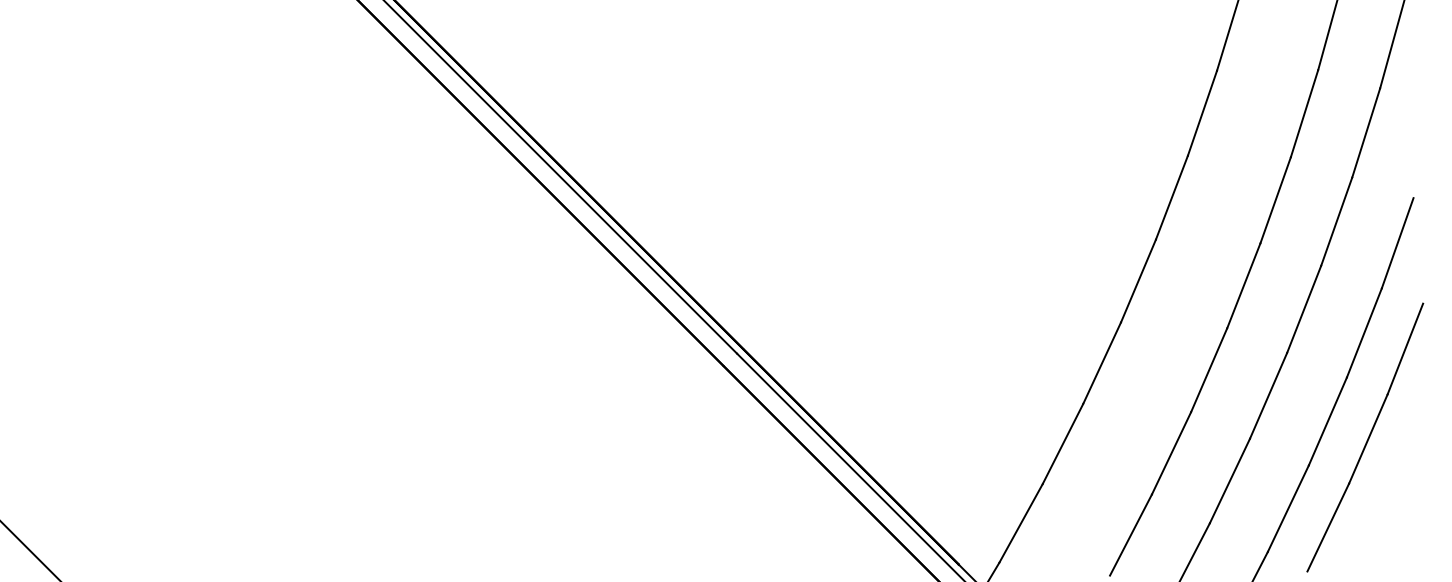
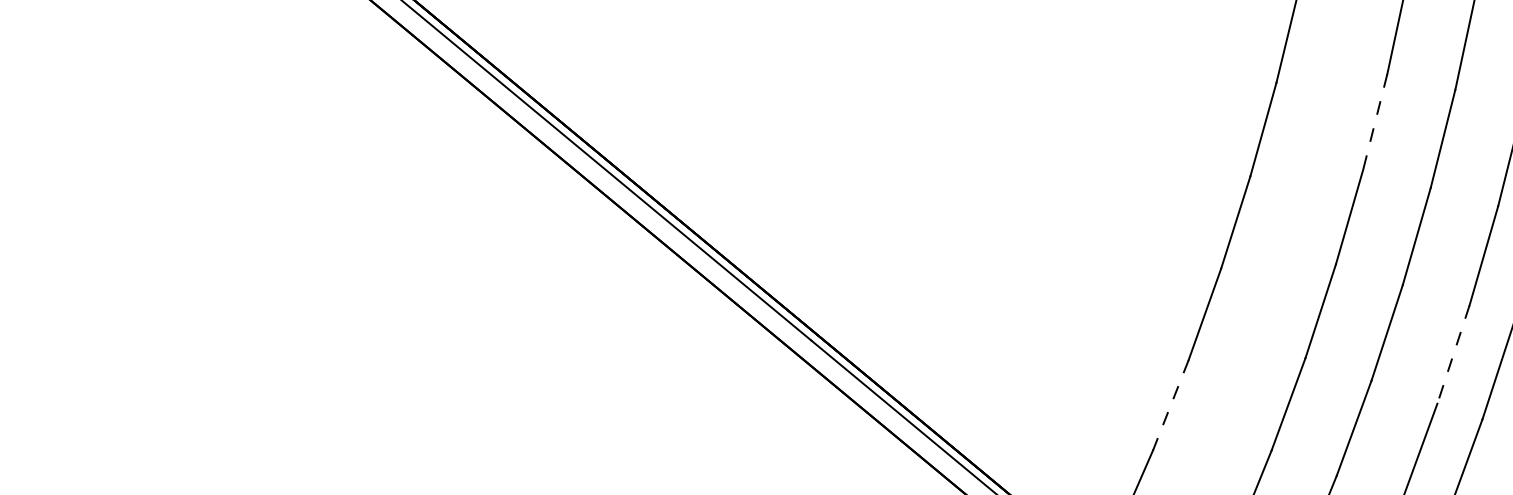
line: (1275, 200) -> (1375, 122), solid -> dashed
line: (1327, 421) -> (1453, 354), solid -> dashed
line: (1062, 443) -> (1170, 404), solid -> dashed

